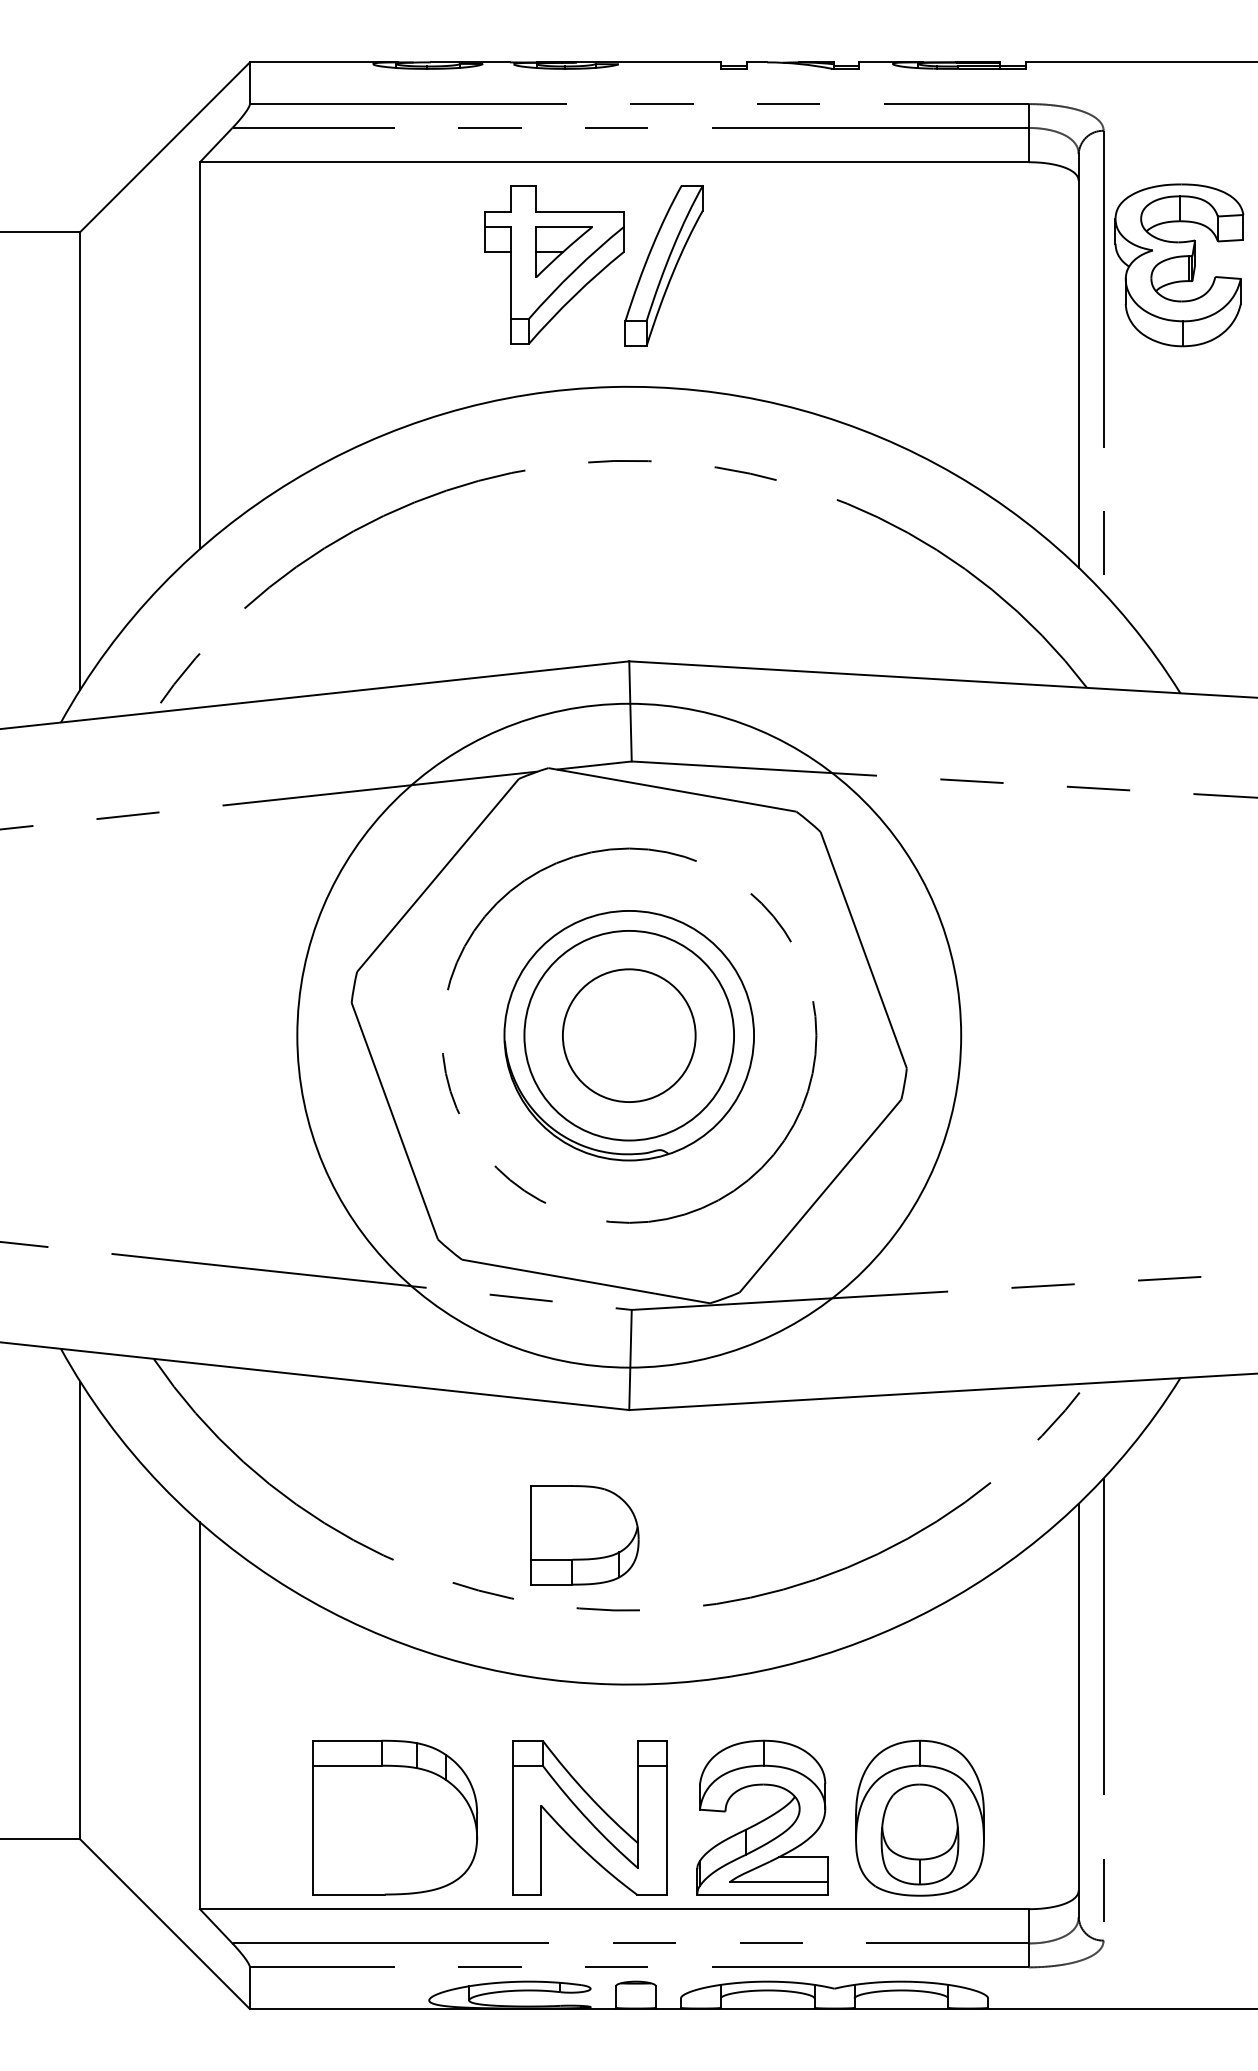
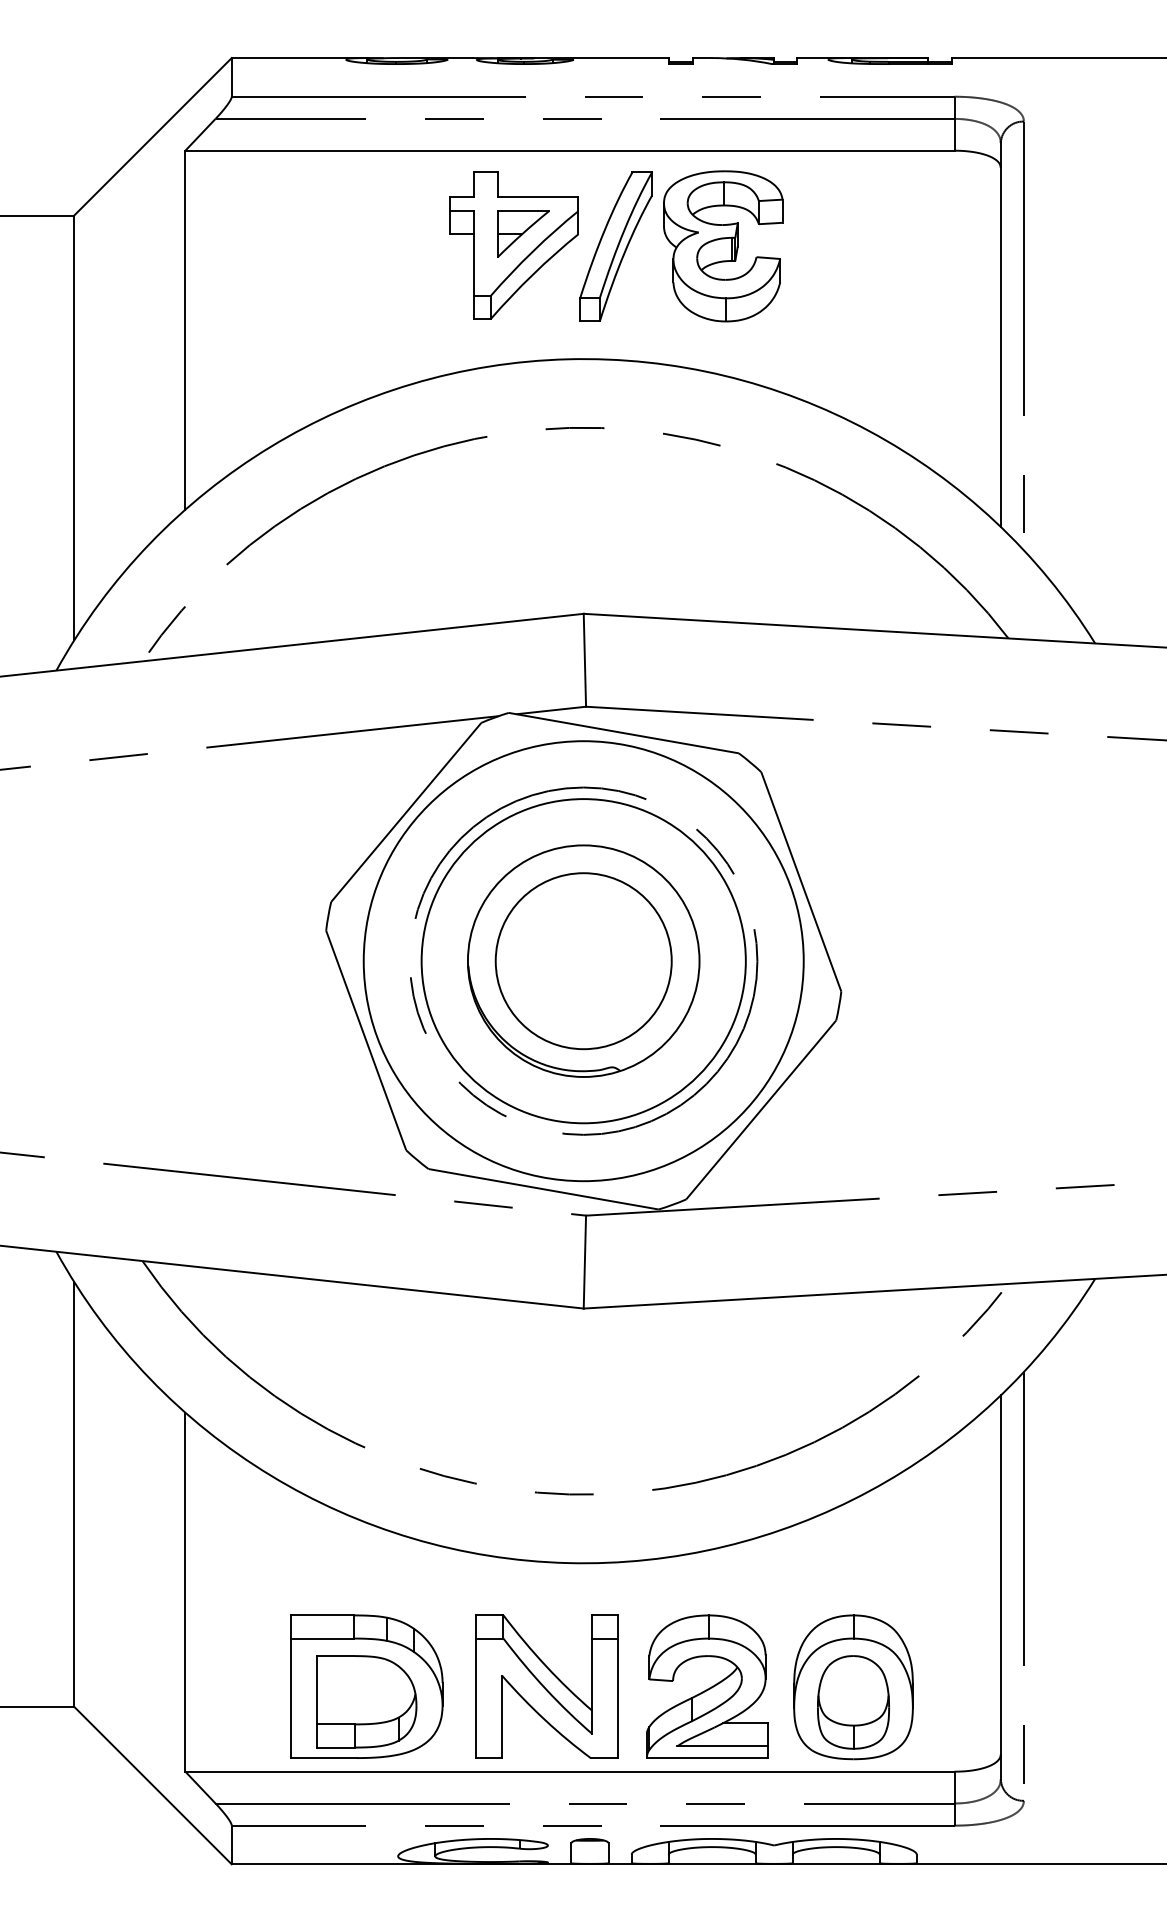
part: (1179, 265) -> (723, 246), moved
circle: (629, 1036) -> (583, 961), size x0.71
circle: (629, 1036) -> (583, 961), size x1.43
circle: (629, 1036) -> (583, 961), size x1.67
part: (584, 1535) -> (366, 1701), moved

